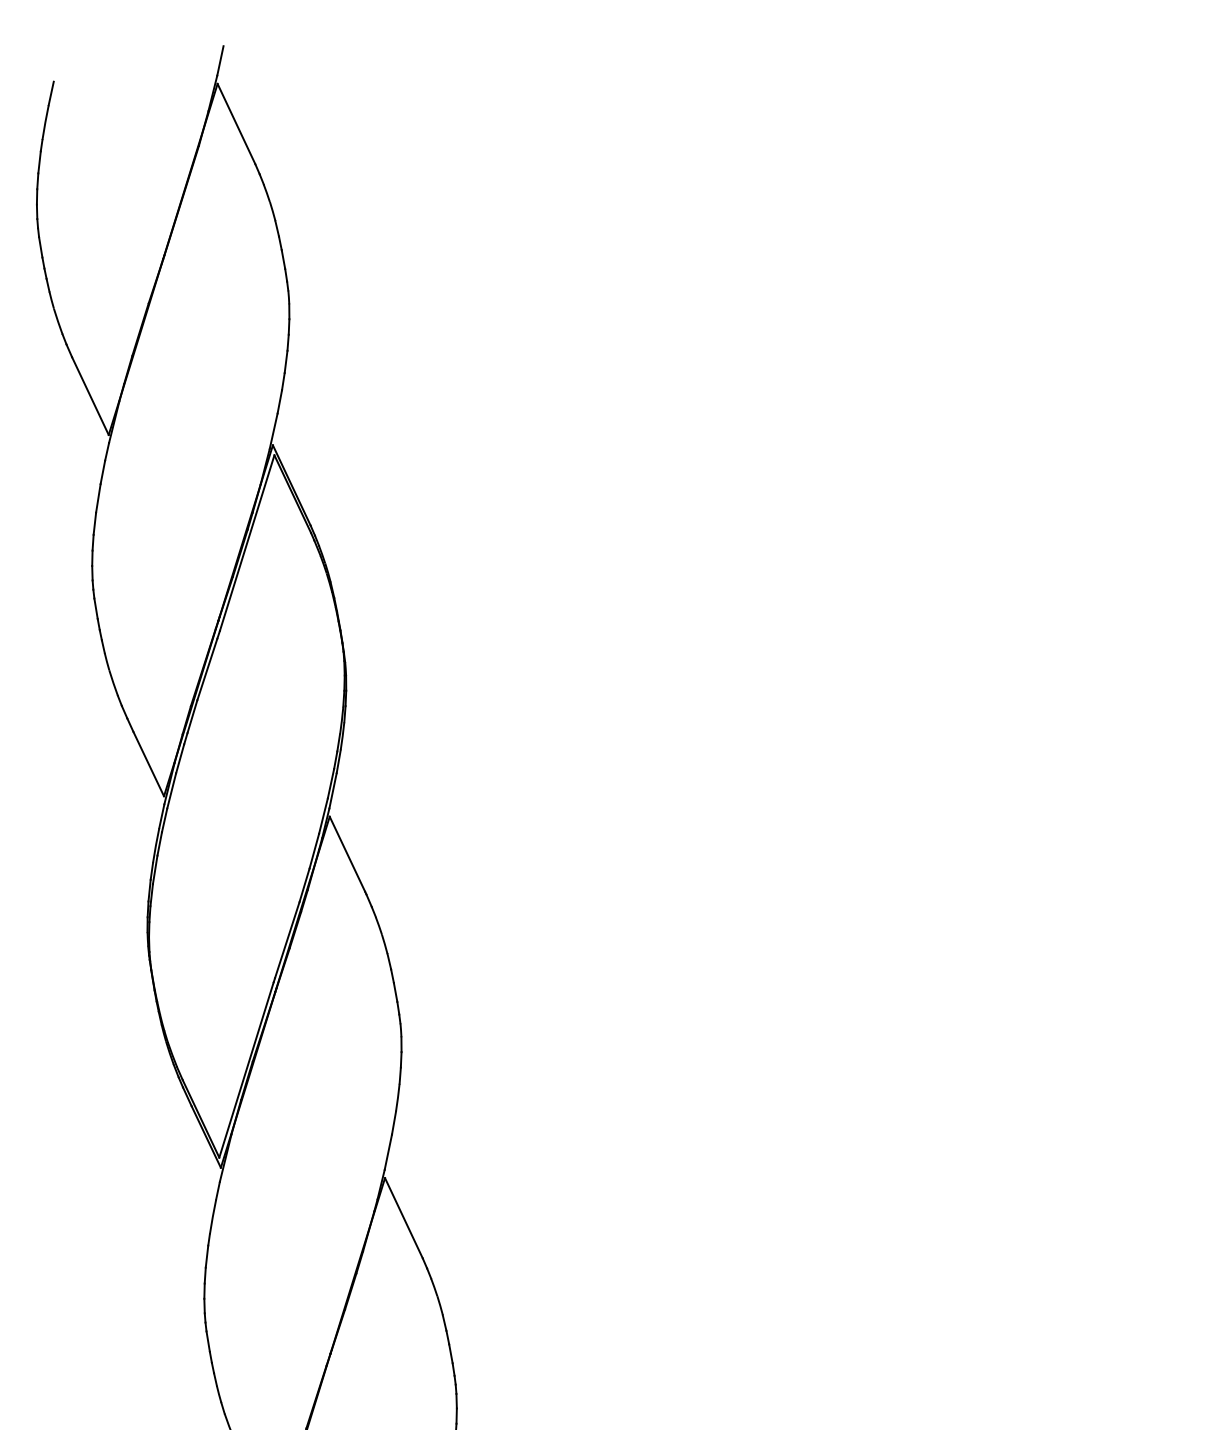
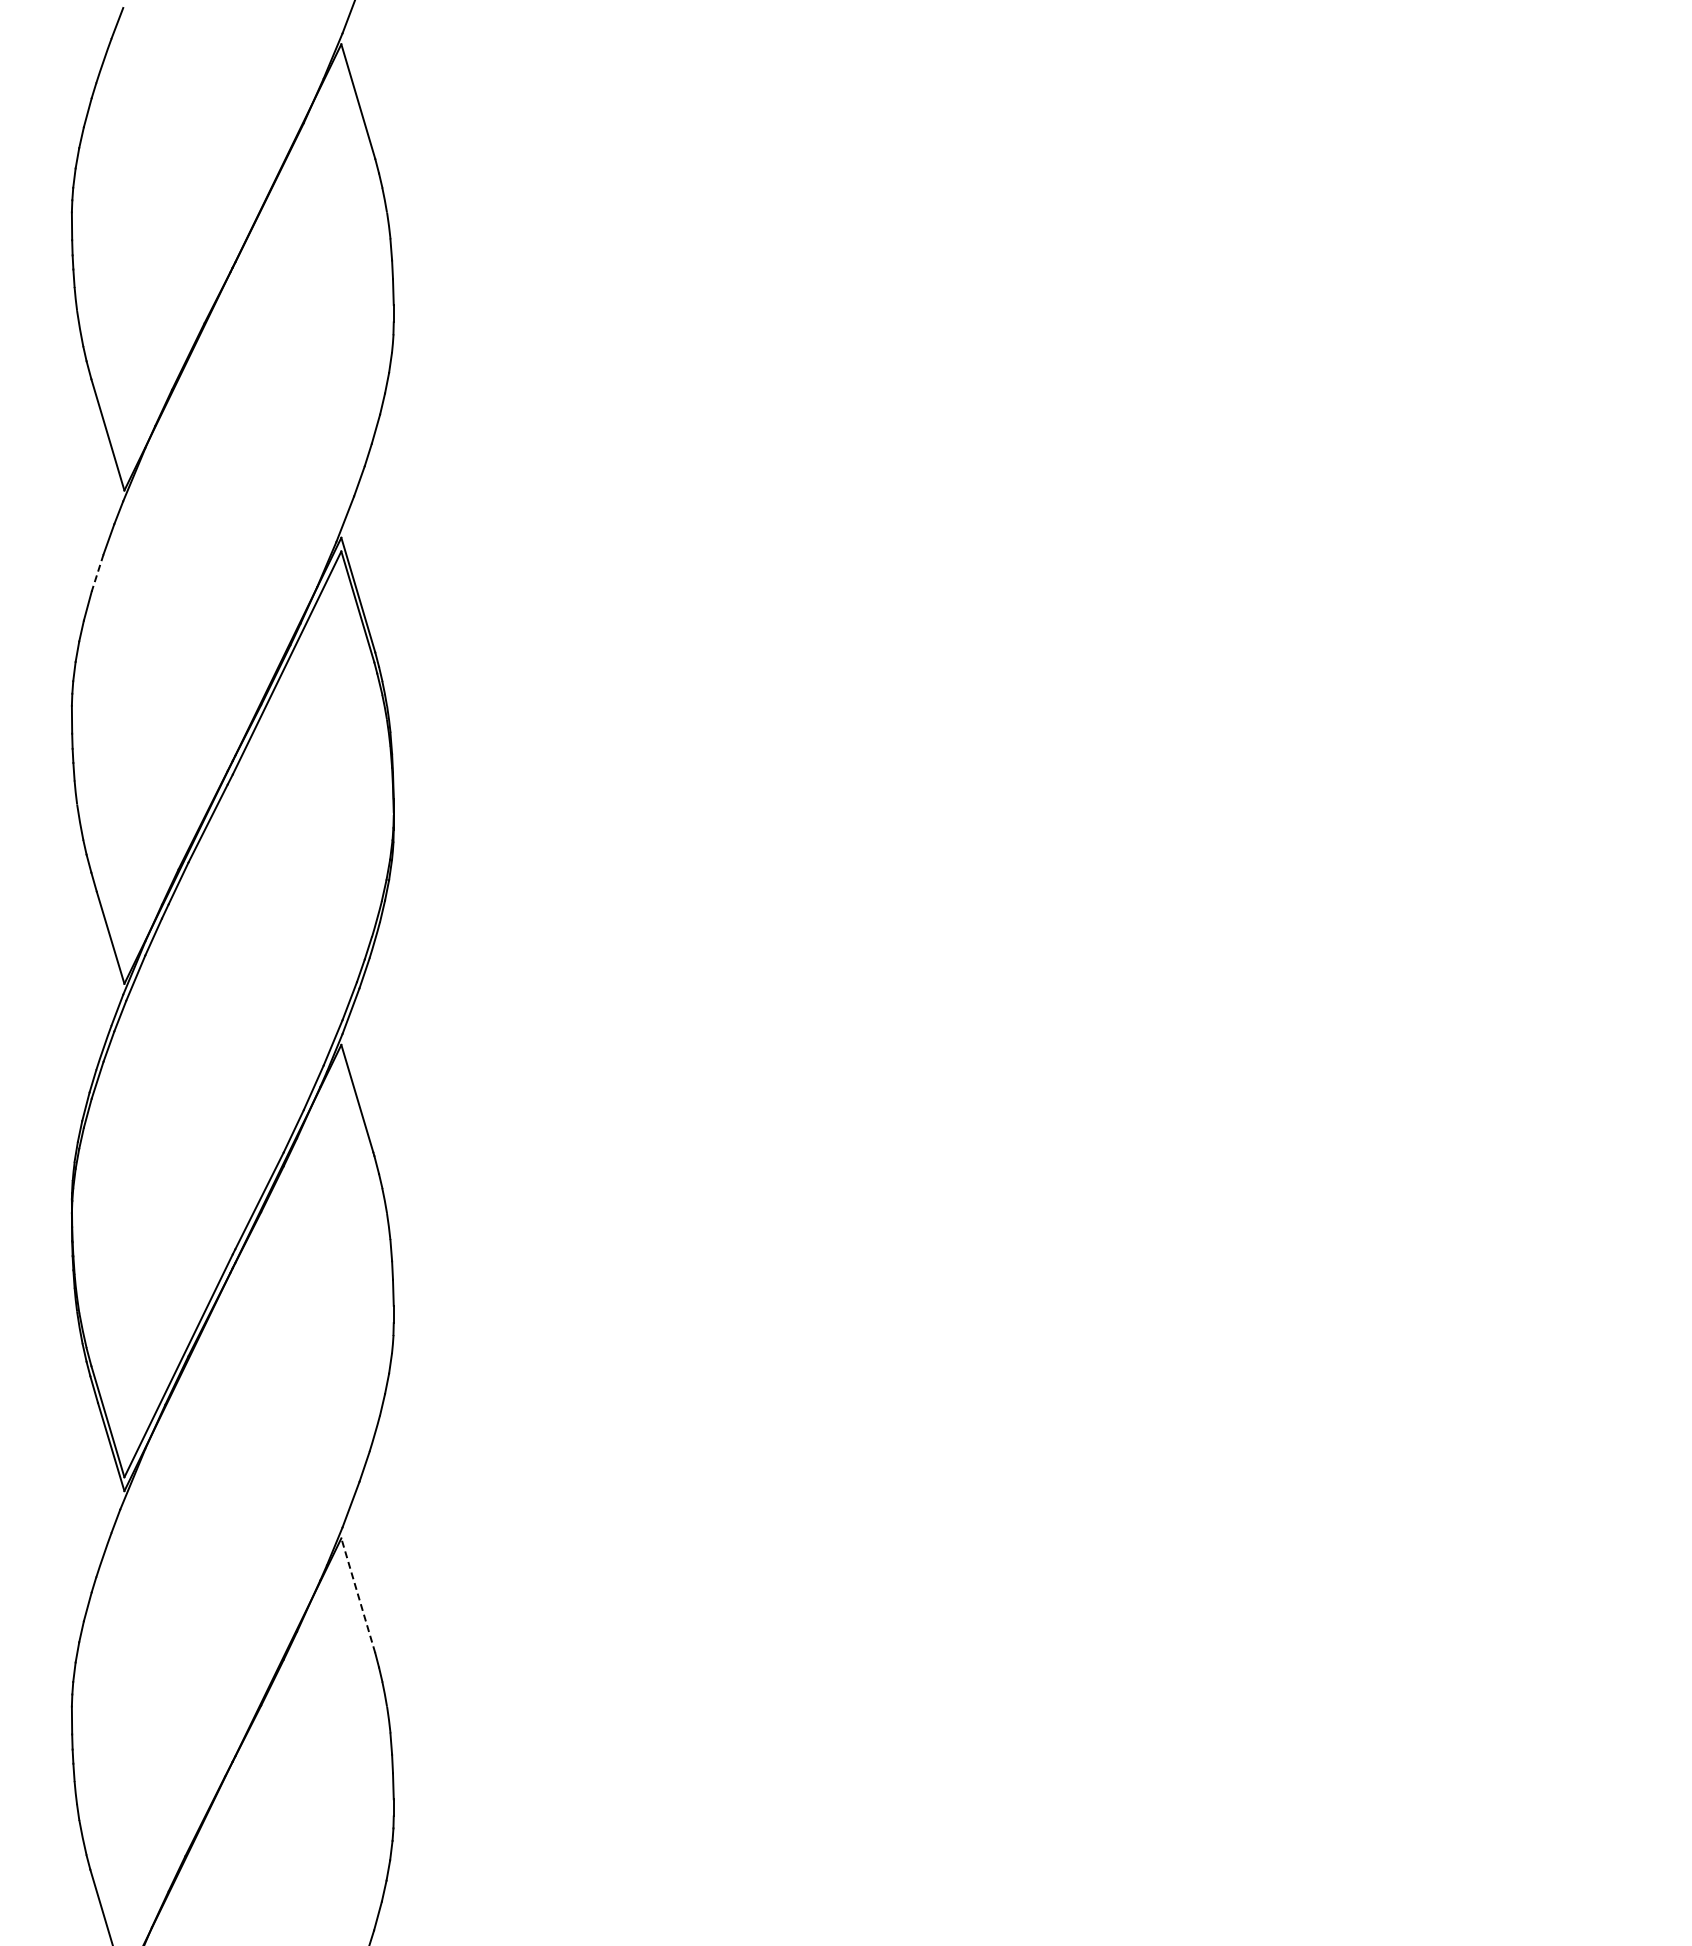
line: (98, 498) -> (97, 573), solid -> dashed
line: (404, 1218) -> (358, 1595), solid -> dashed

